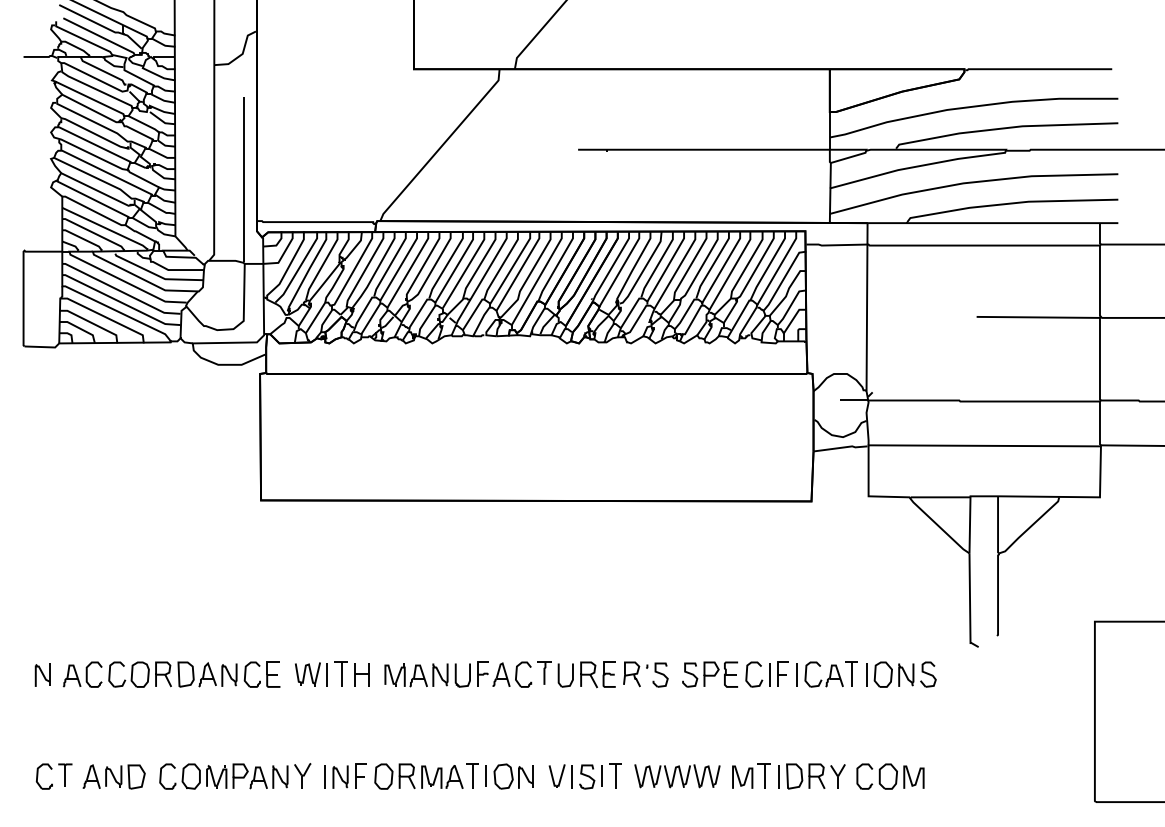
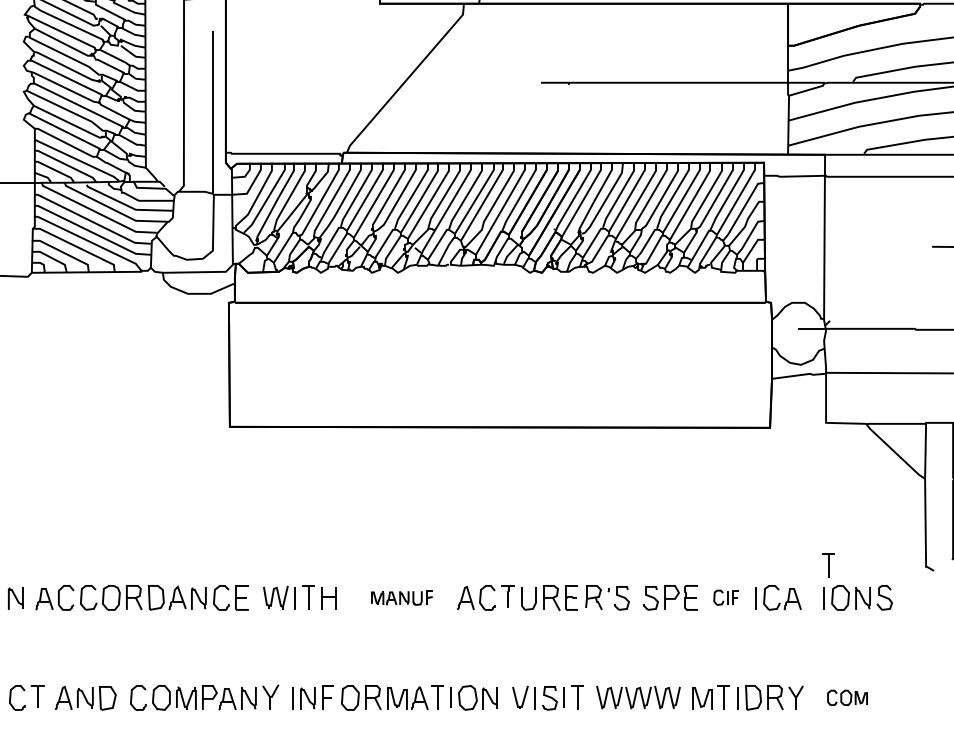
part: (851, 673) -> (827, 564), moved
part: (436, 674) -> (402, 597), size x0.6
part: (766, 674) -> (725, 597), size x0.6
part: (890, 776) -> (847, 697), size x0.6

